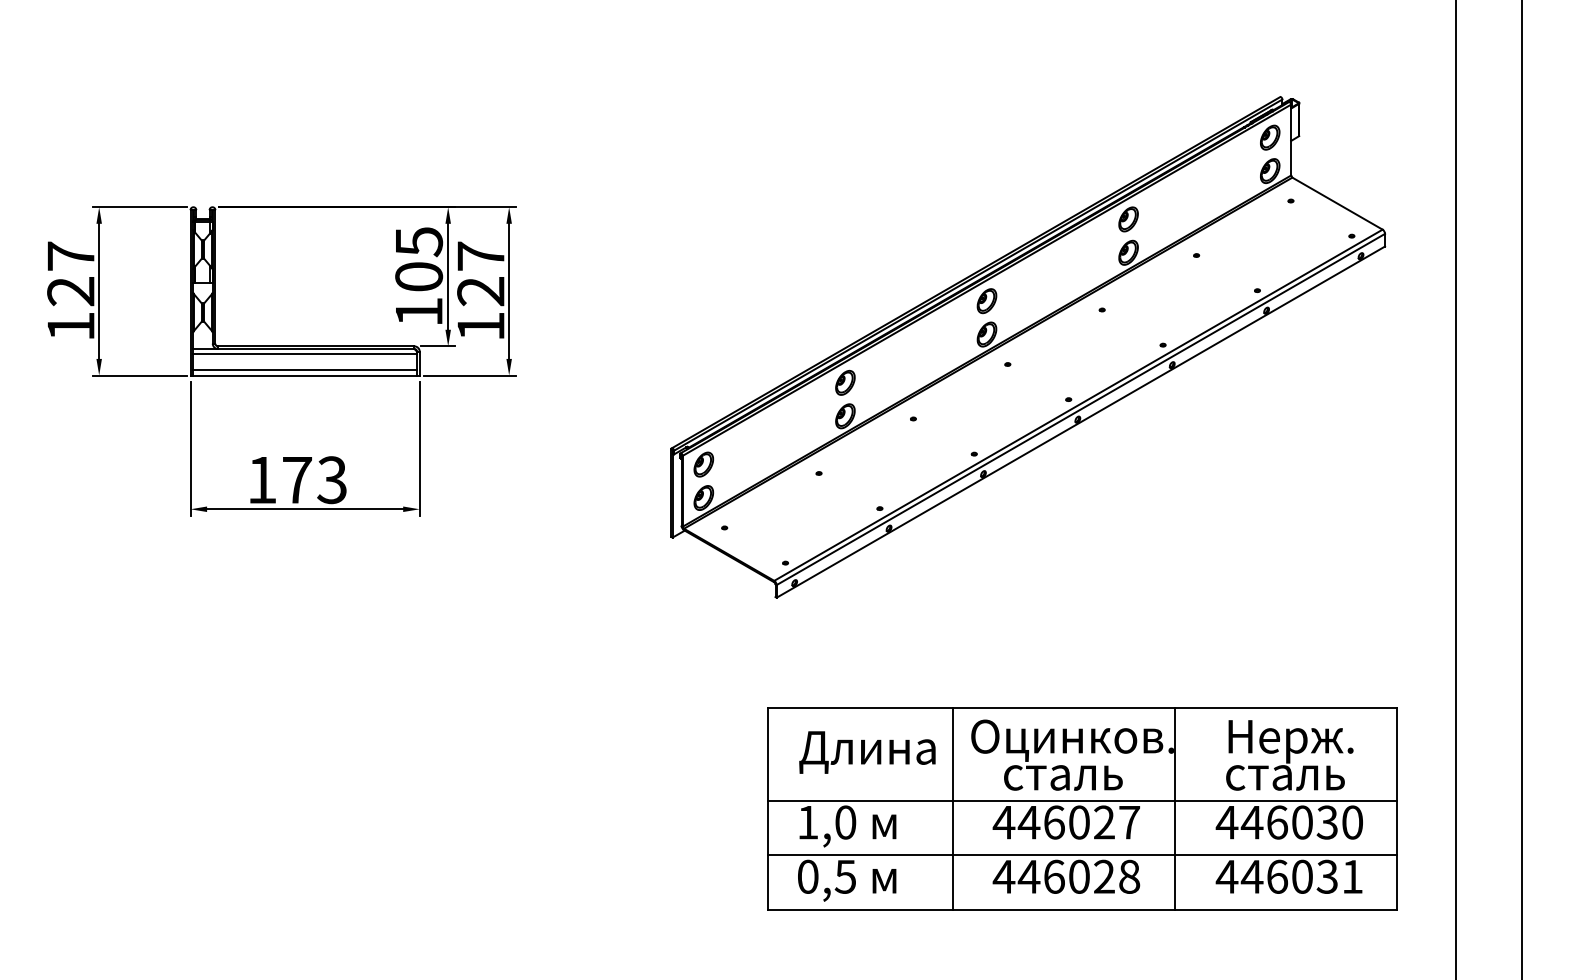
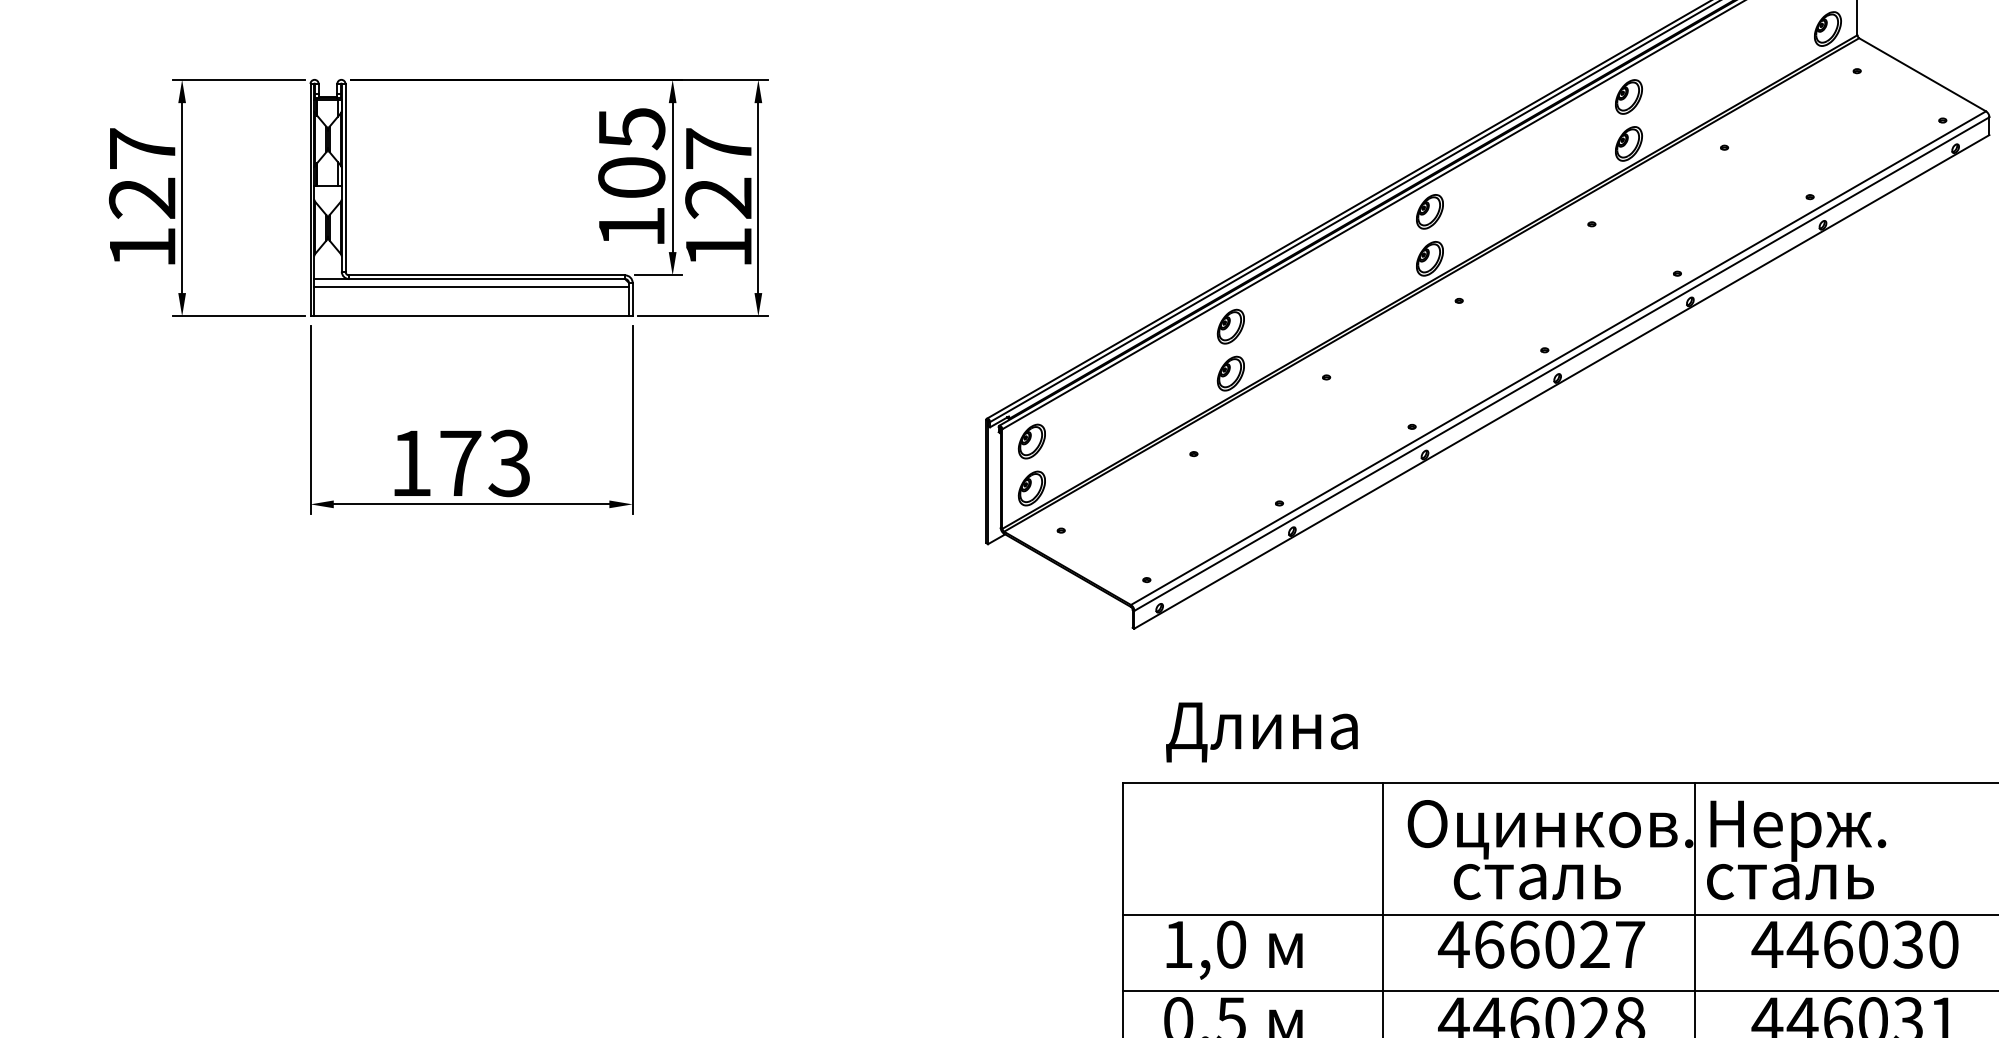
line: (305, 370) -> (472, 309), removed
text: (867, 752) -> (1261, 732), moved
text: (1289, 755) -> (1796, 850), moved
text: (1028, 822) -> (1488, 944), 446027 -> 466027

